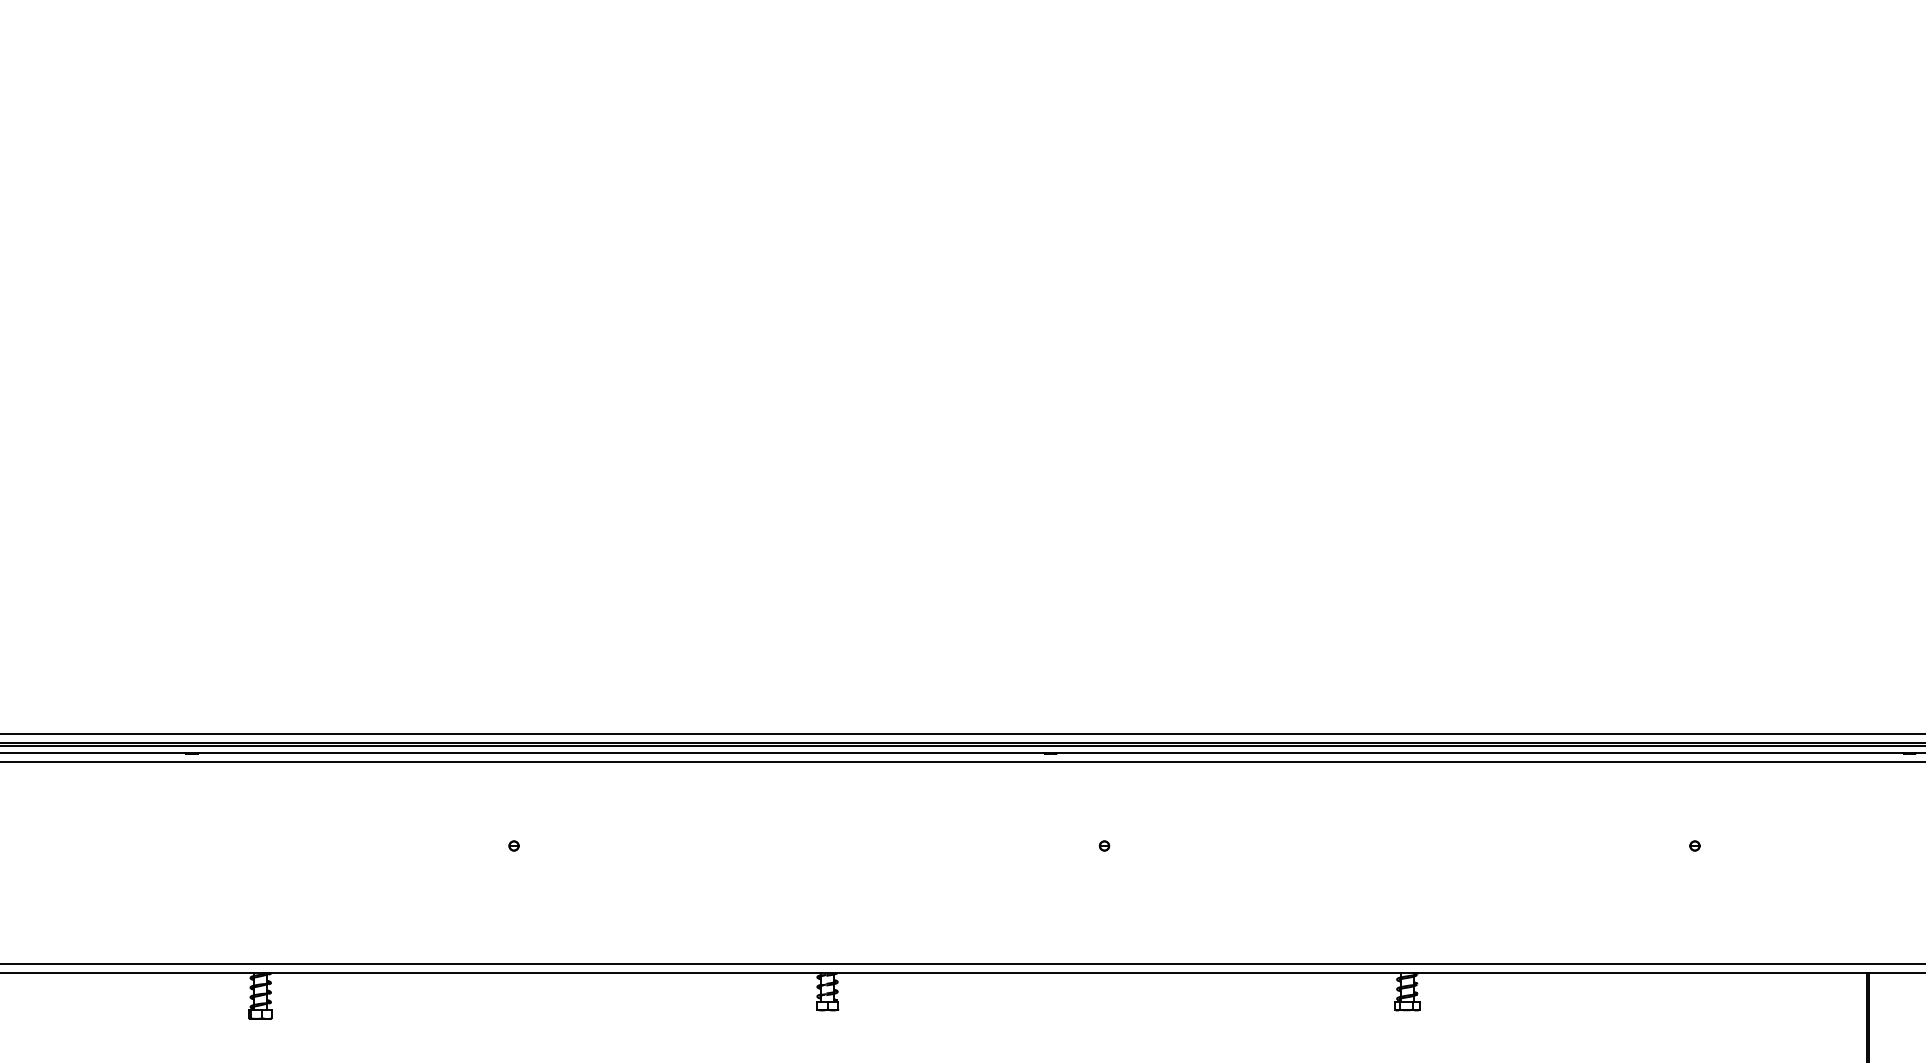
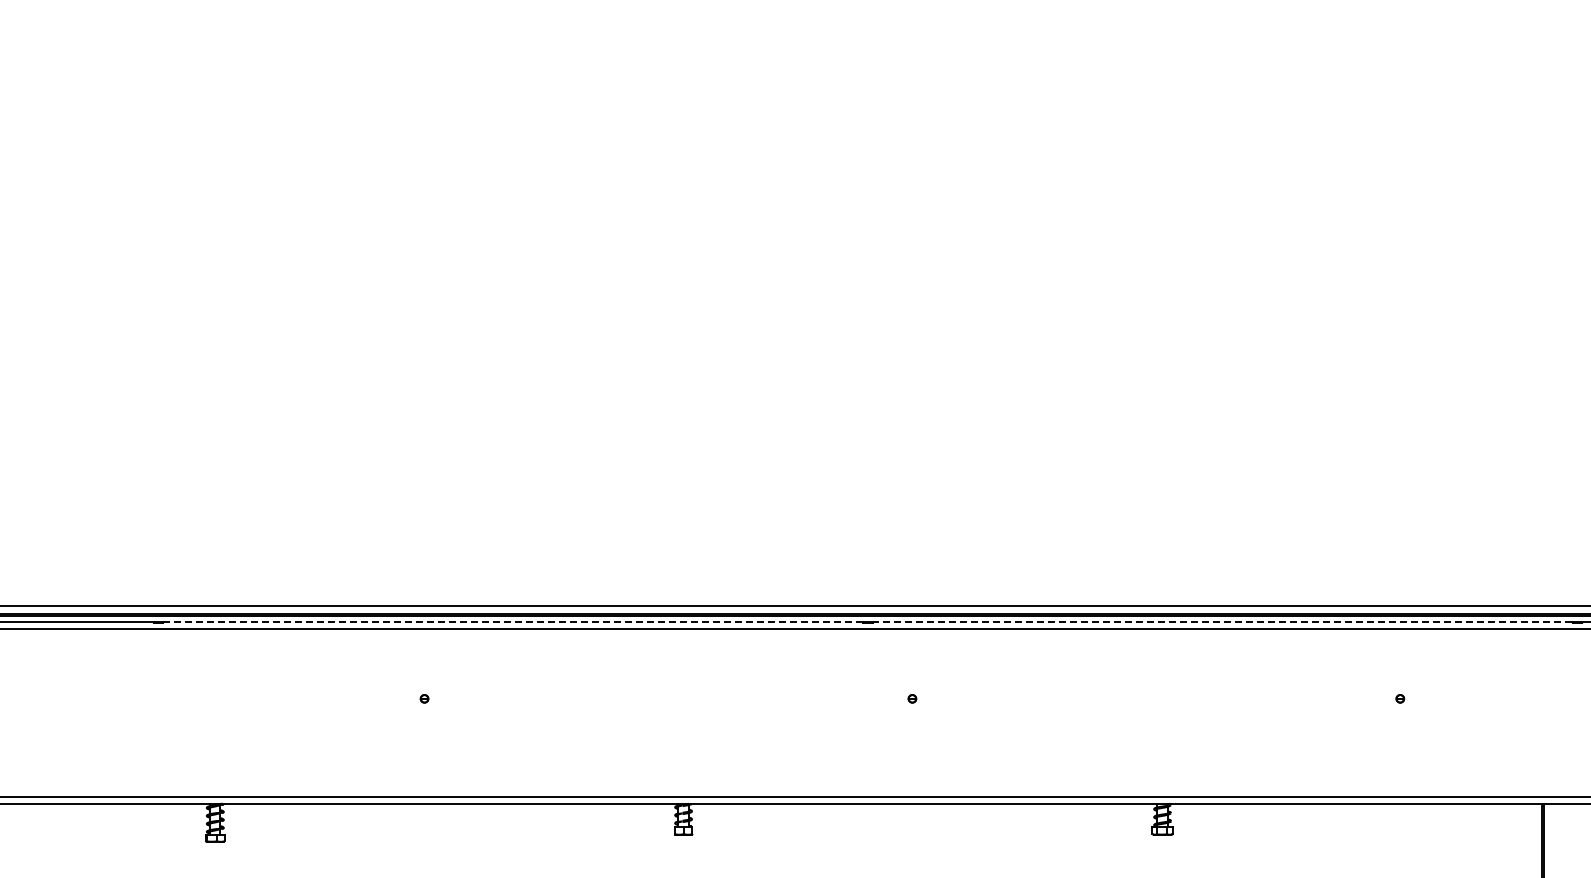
line: (620, 753) -> (512, 622), solid -> dashed
line: (1479, 753) -> (1222, 622), solid -> dashed

